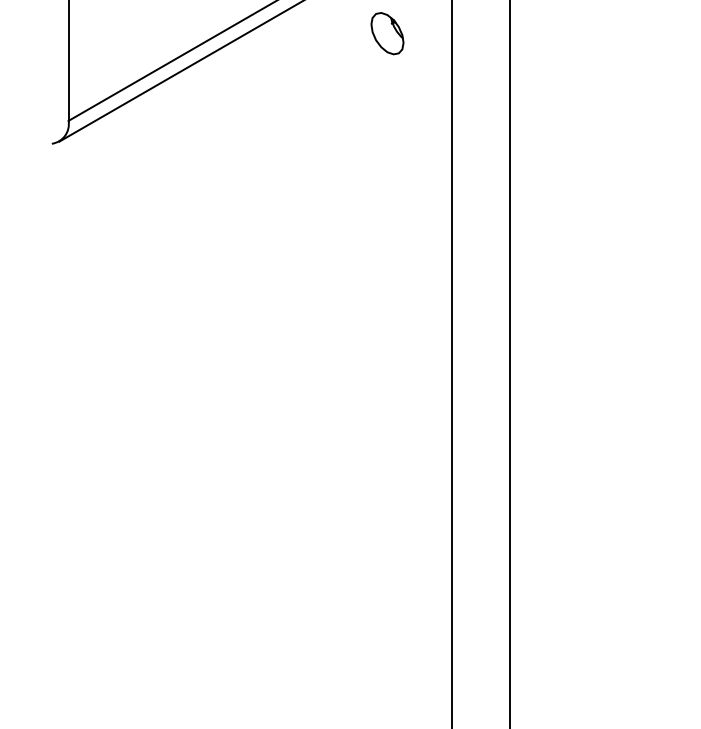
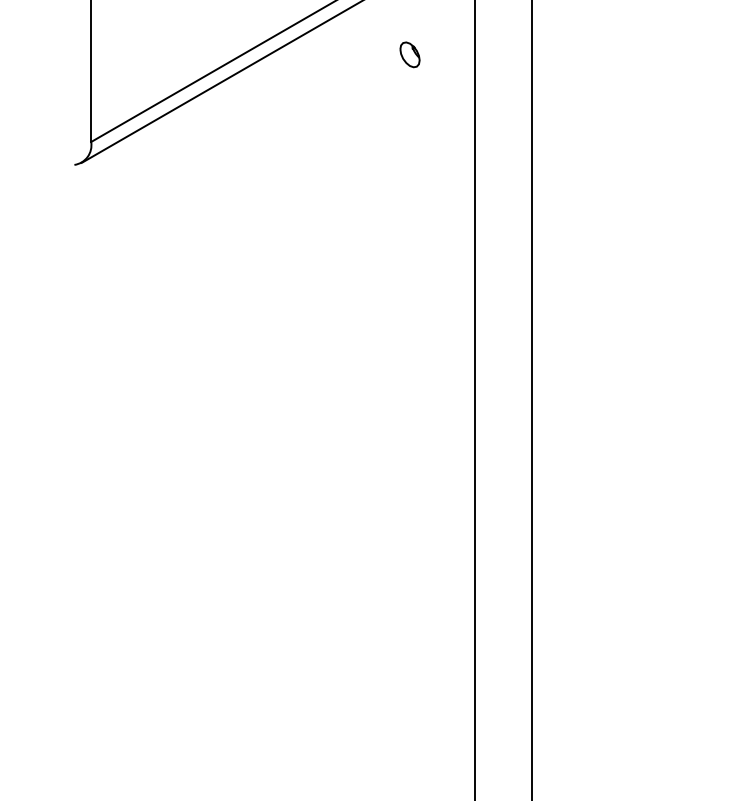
part: (386, 33) -> (409, 54), size x0.6

